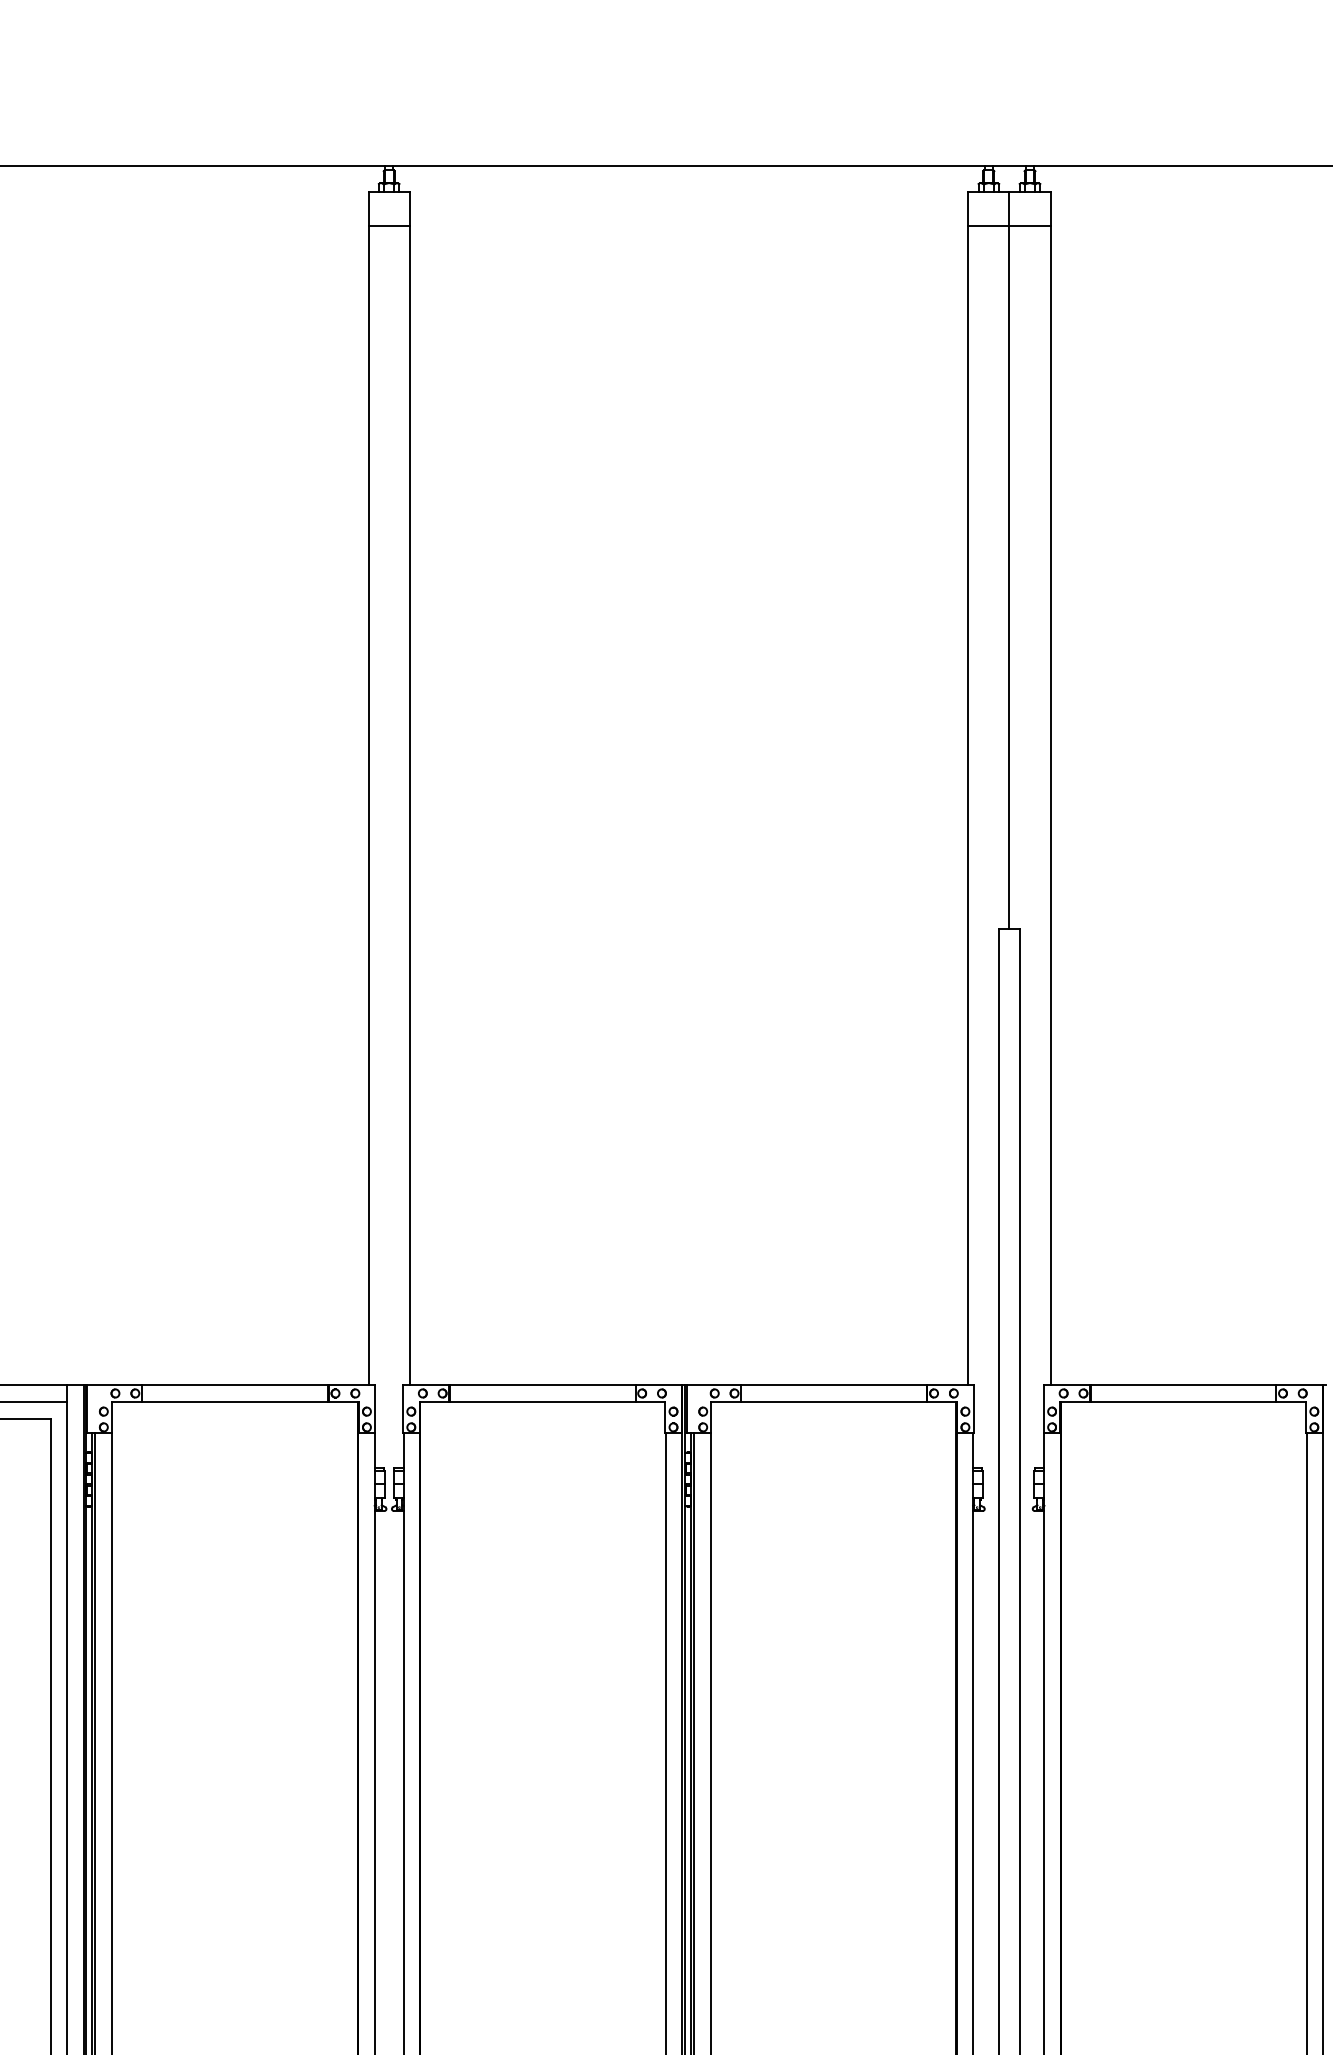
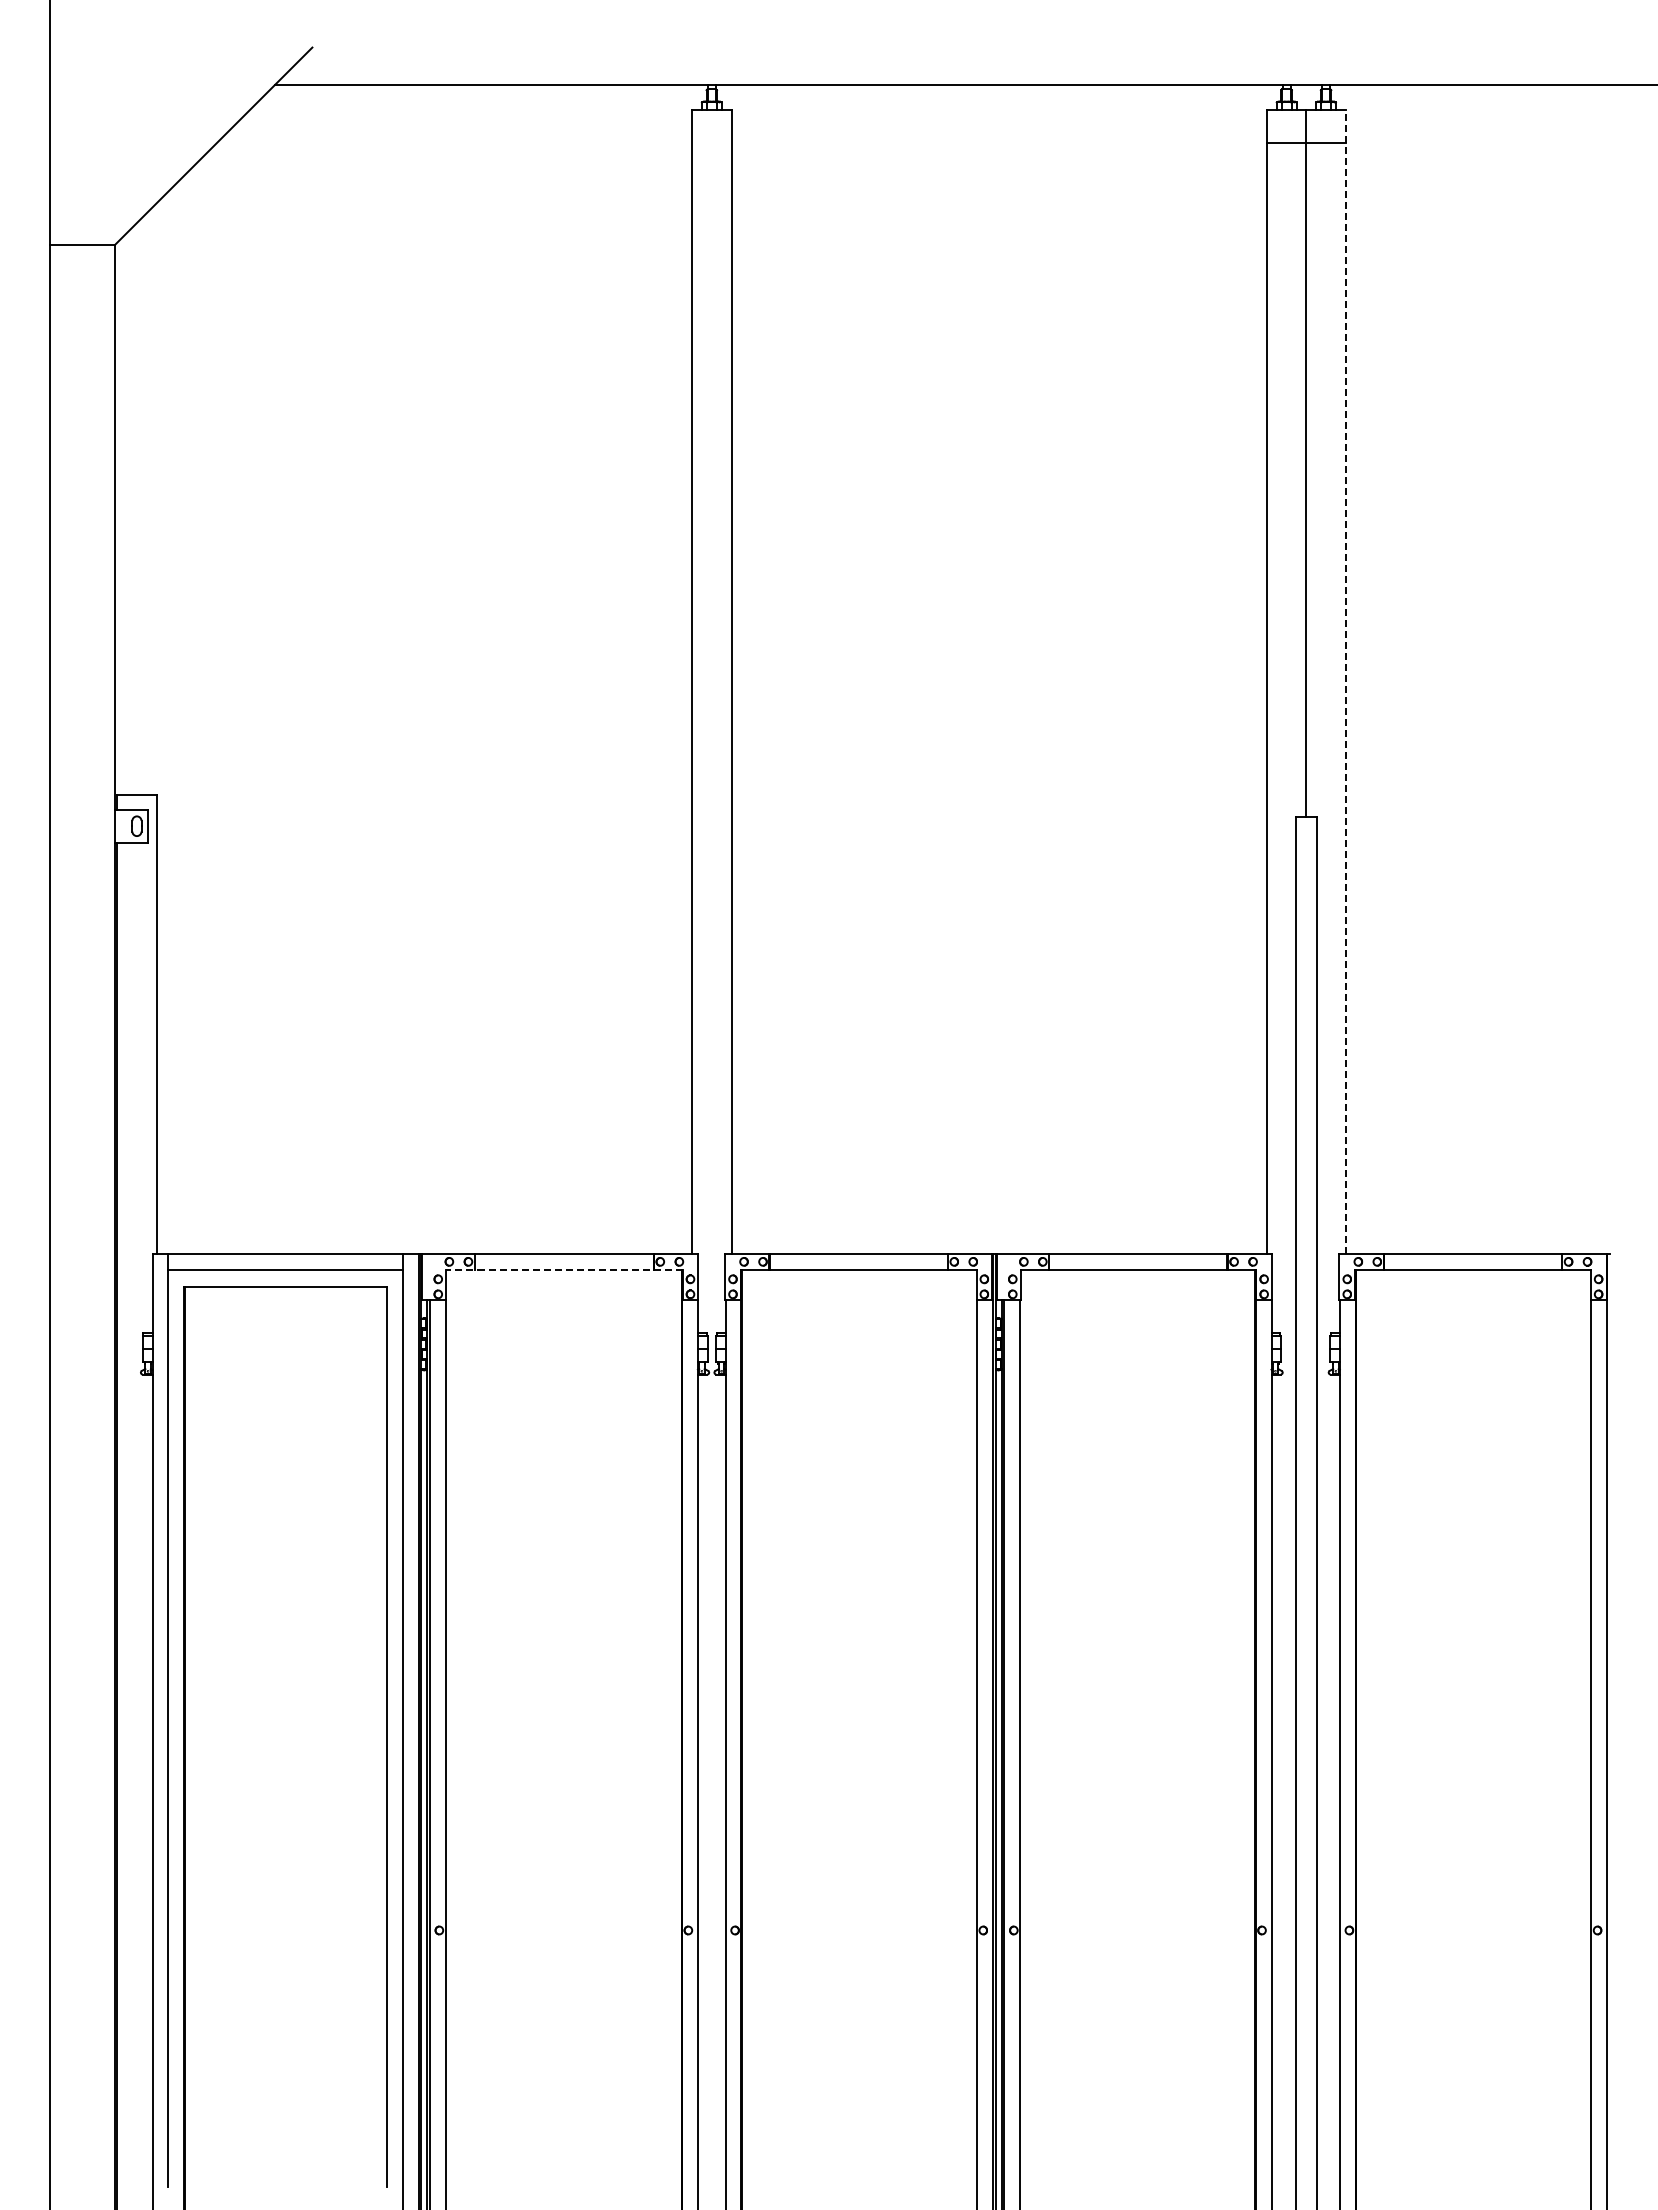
line: (388, 226) -> (711, 143), removed
line: (1050, 788) -> (1345, 681), solid -> dashed
line: (234, 1402) -> (563, 1270), solid -> dashed

